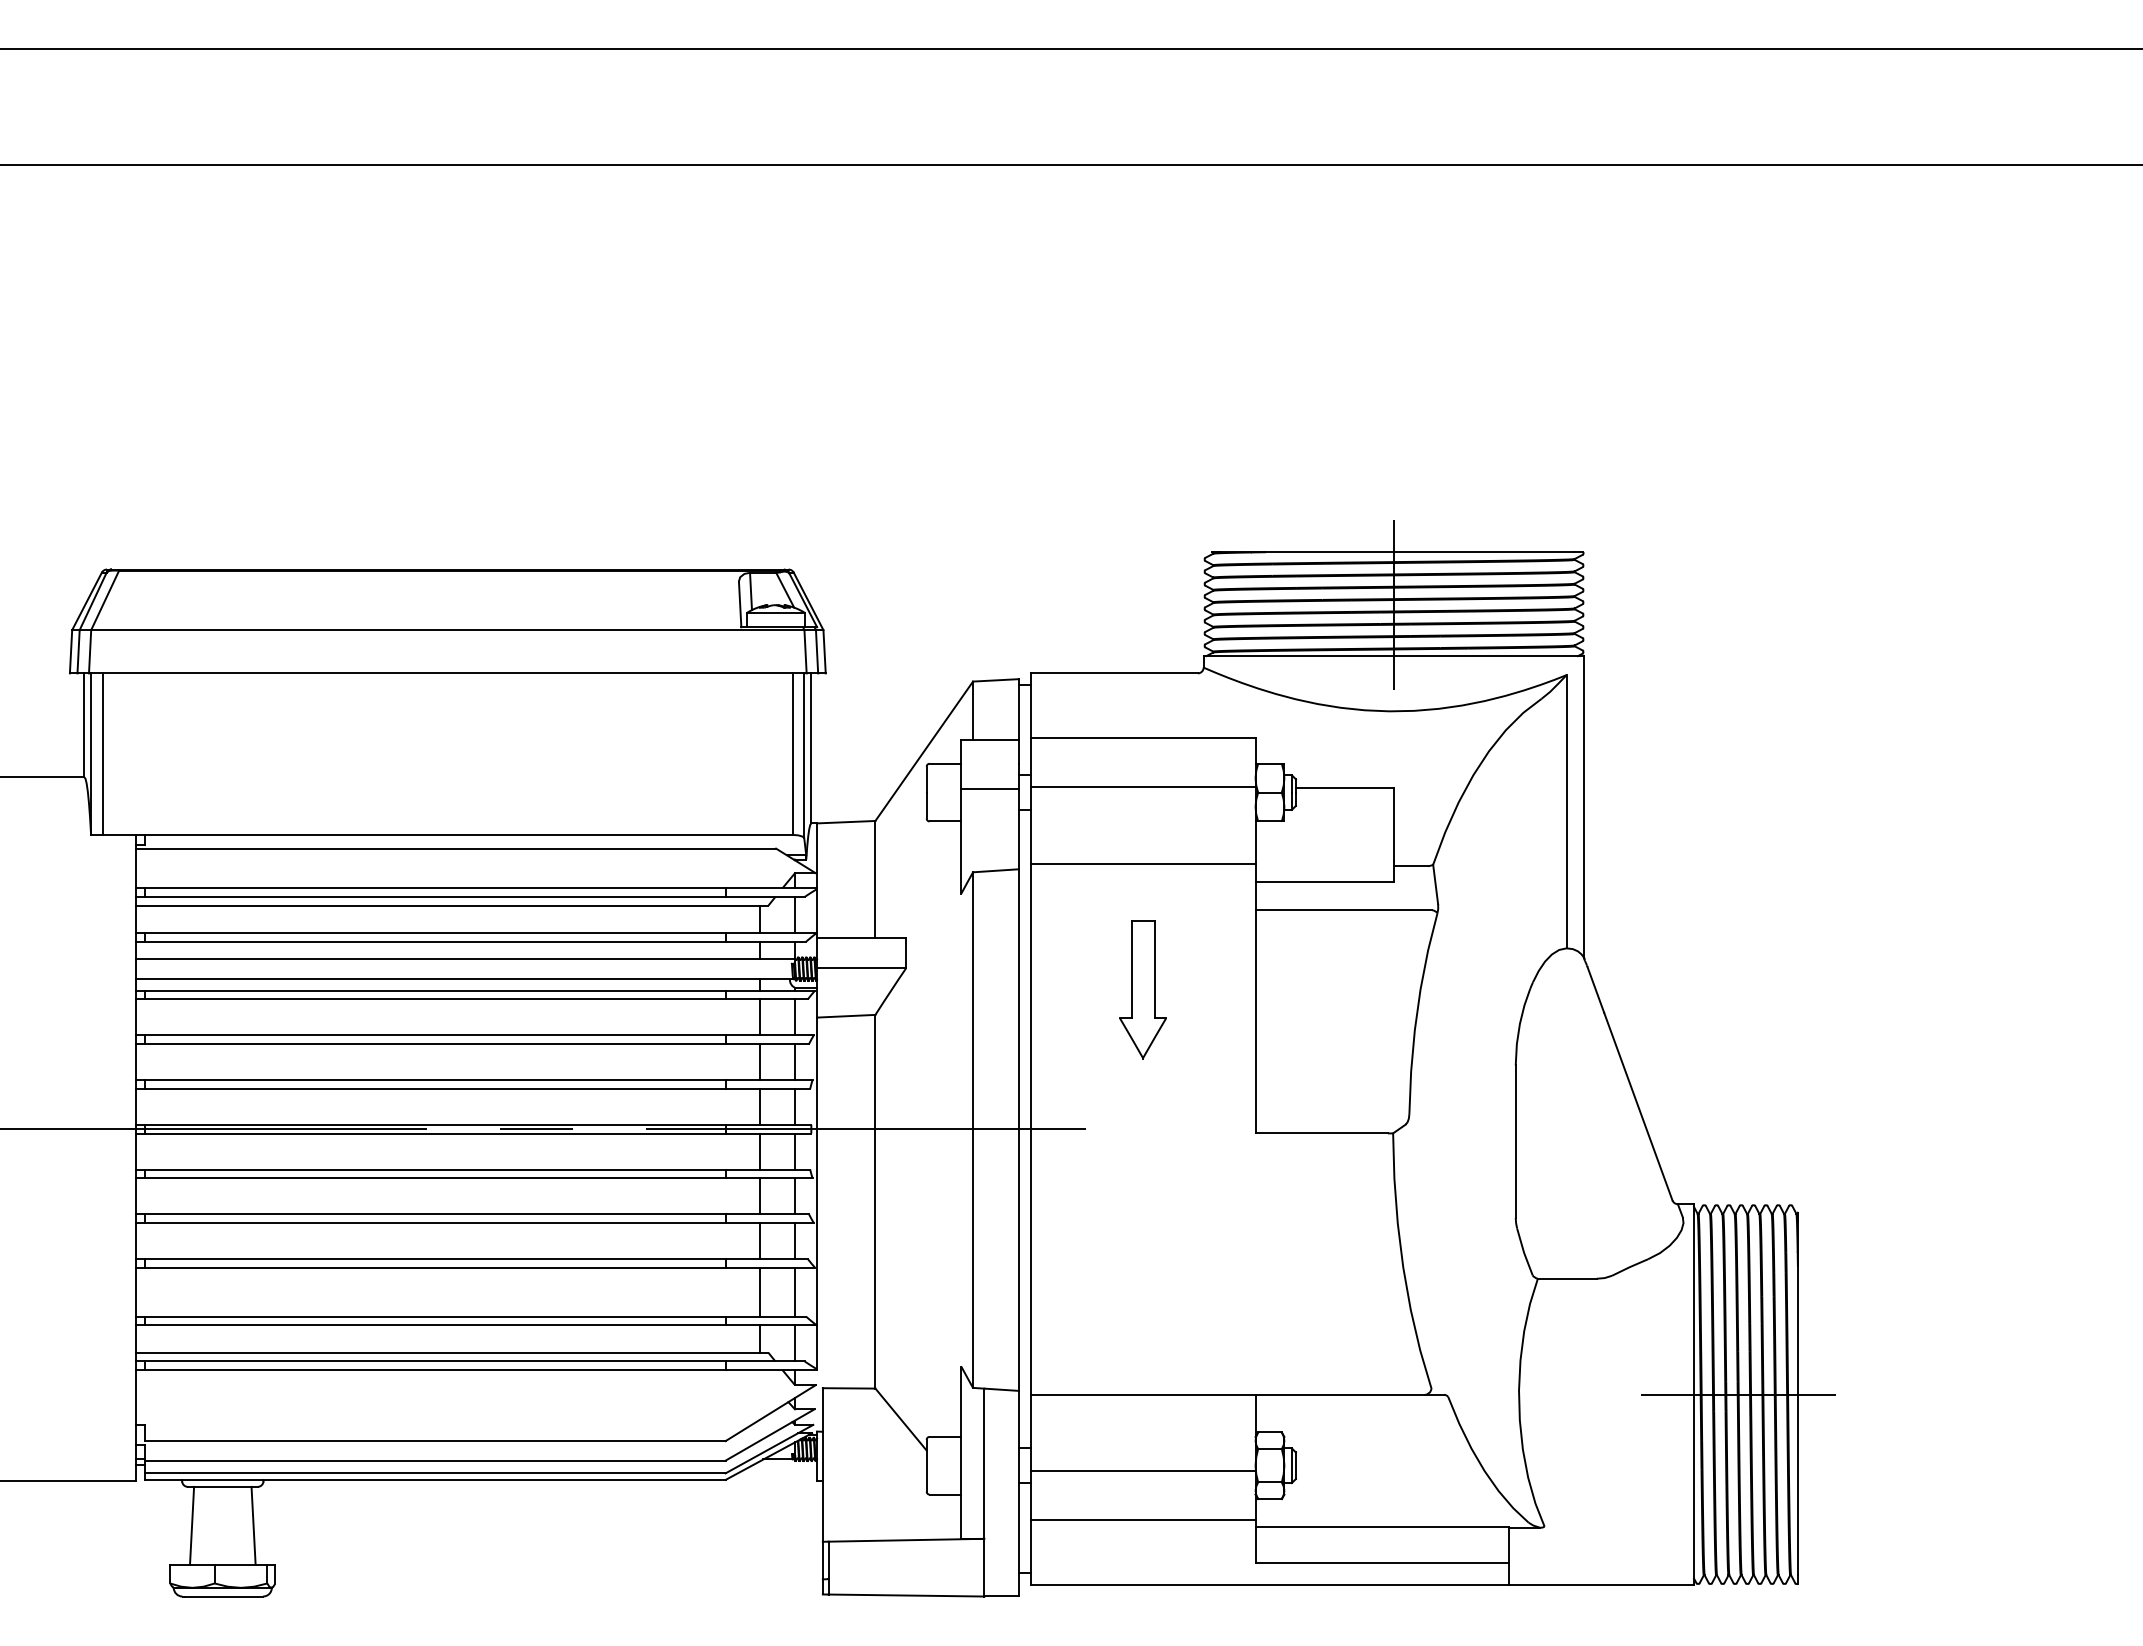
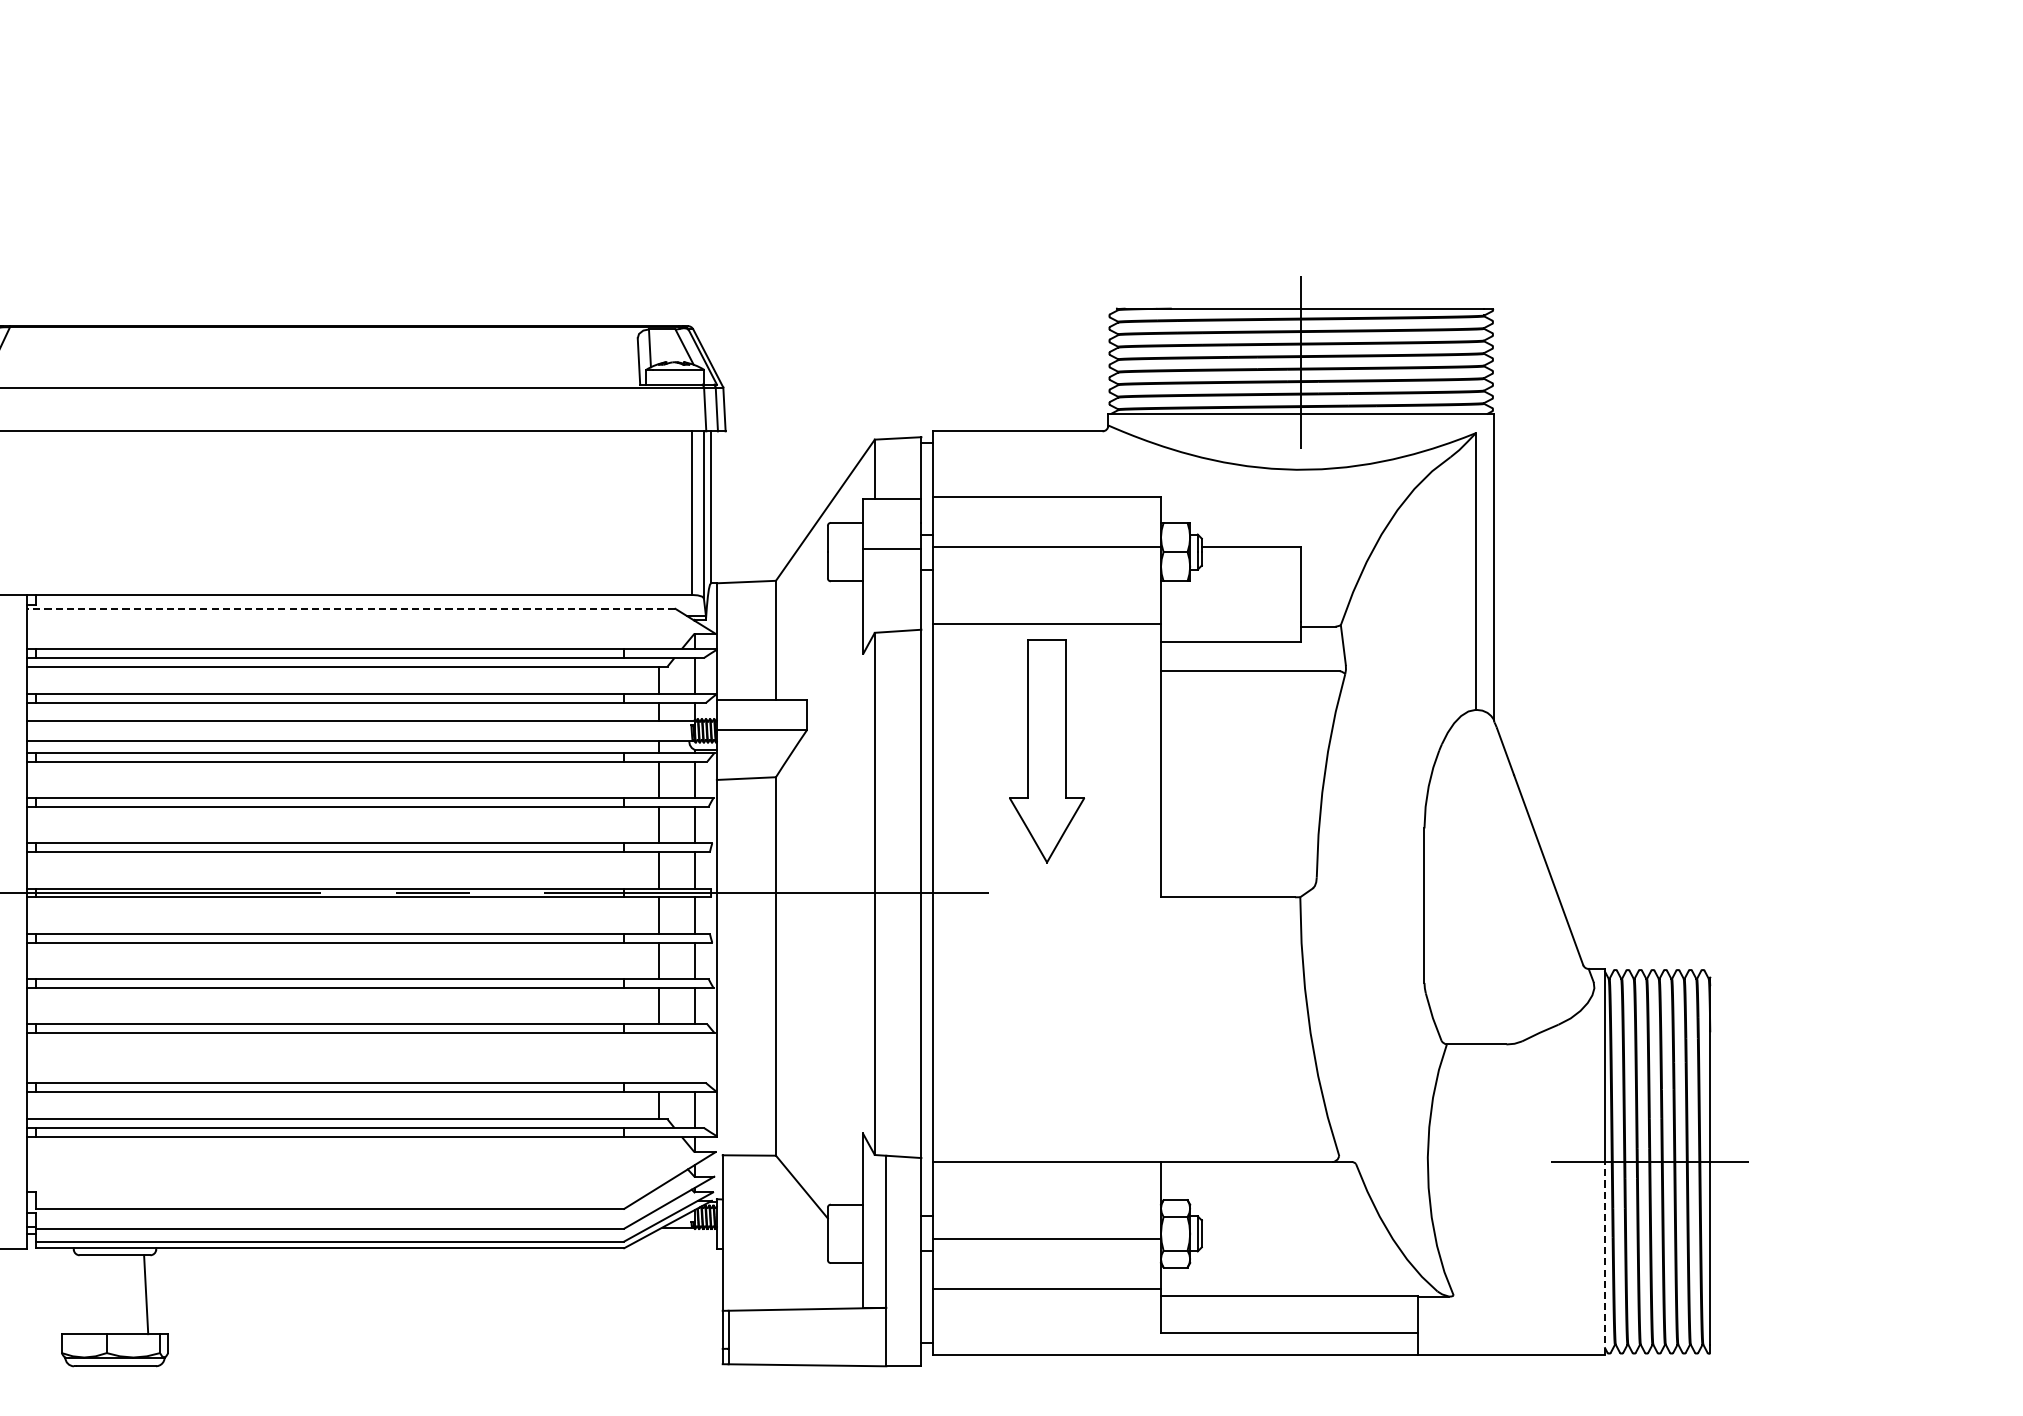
line: (456, 848) -> (351, 608), solid -> dashed
part: (1142, 989) -> (1046, 751), size x1.6
line: (760, 1291) -> (659, 1057), removed
line: (794, 1291) -> (694, 1057), removed
line: (1694, 1489) -> (1605, 1257), solid -> dashed
line: (192, 1525) -> (84, 1294), removed

